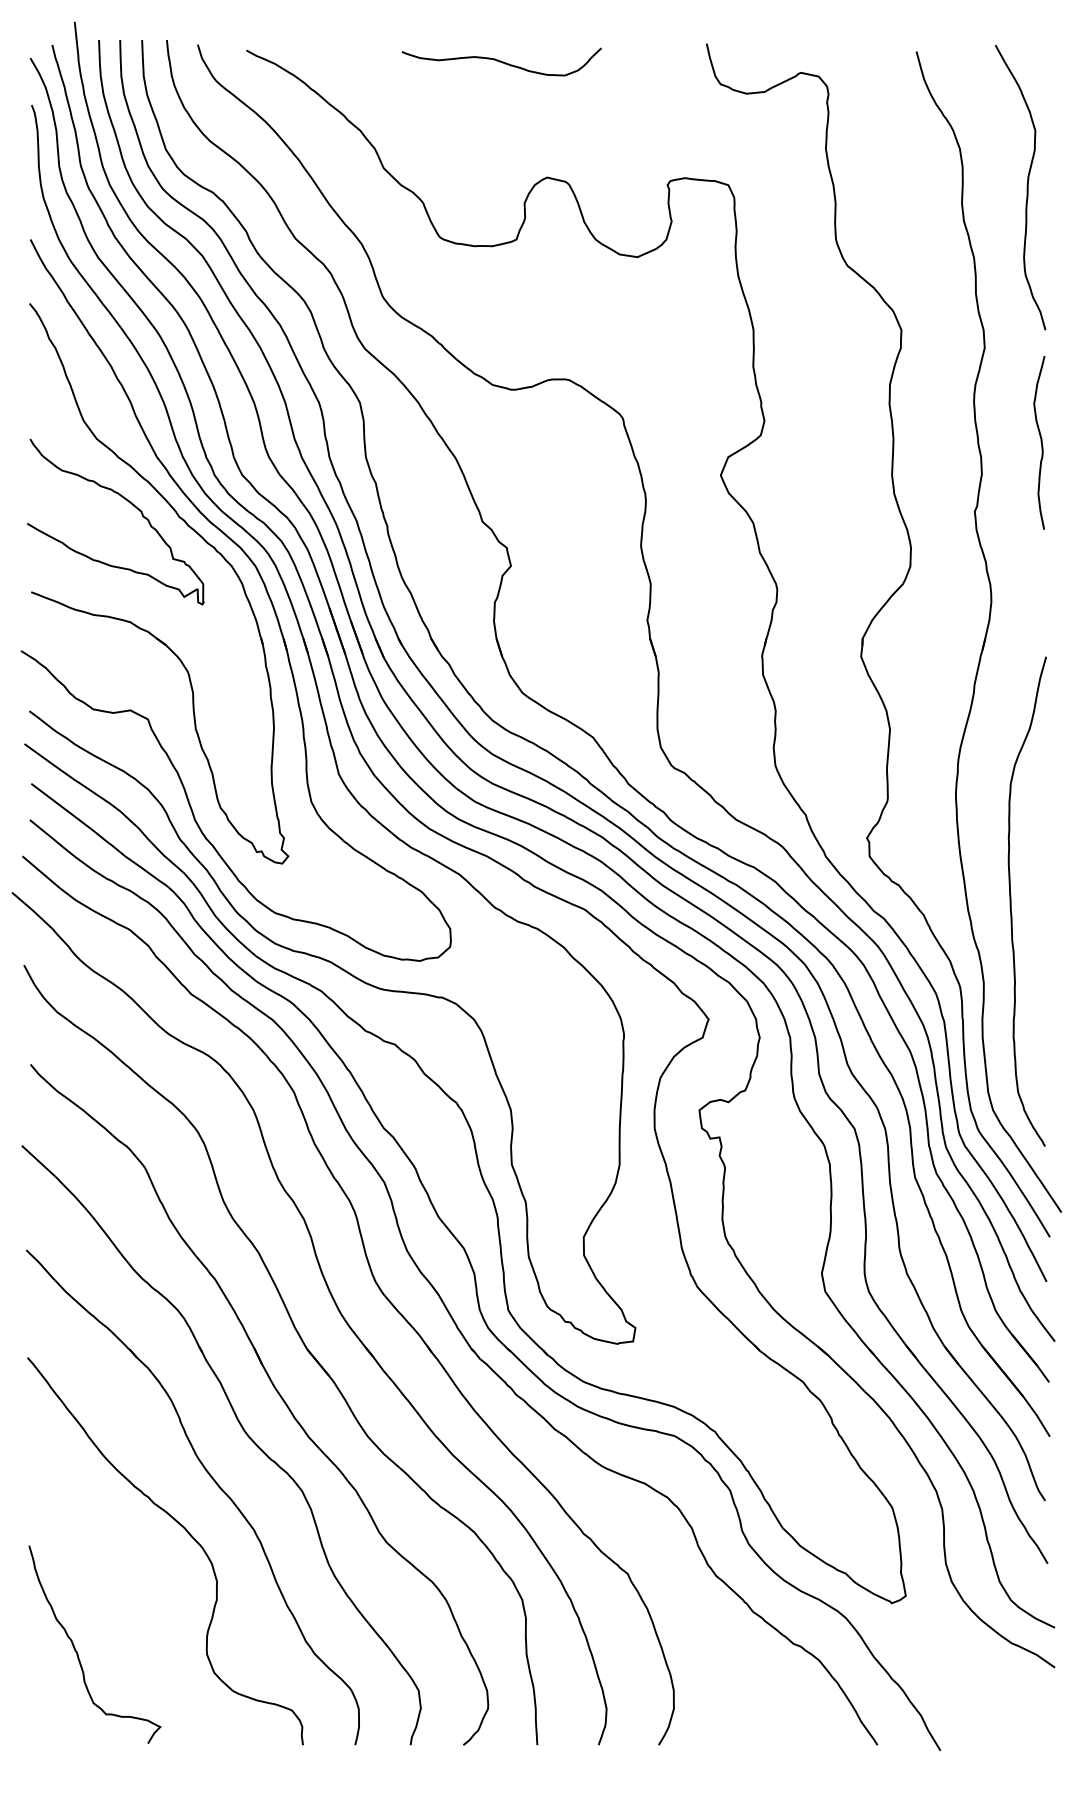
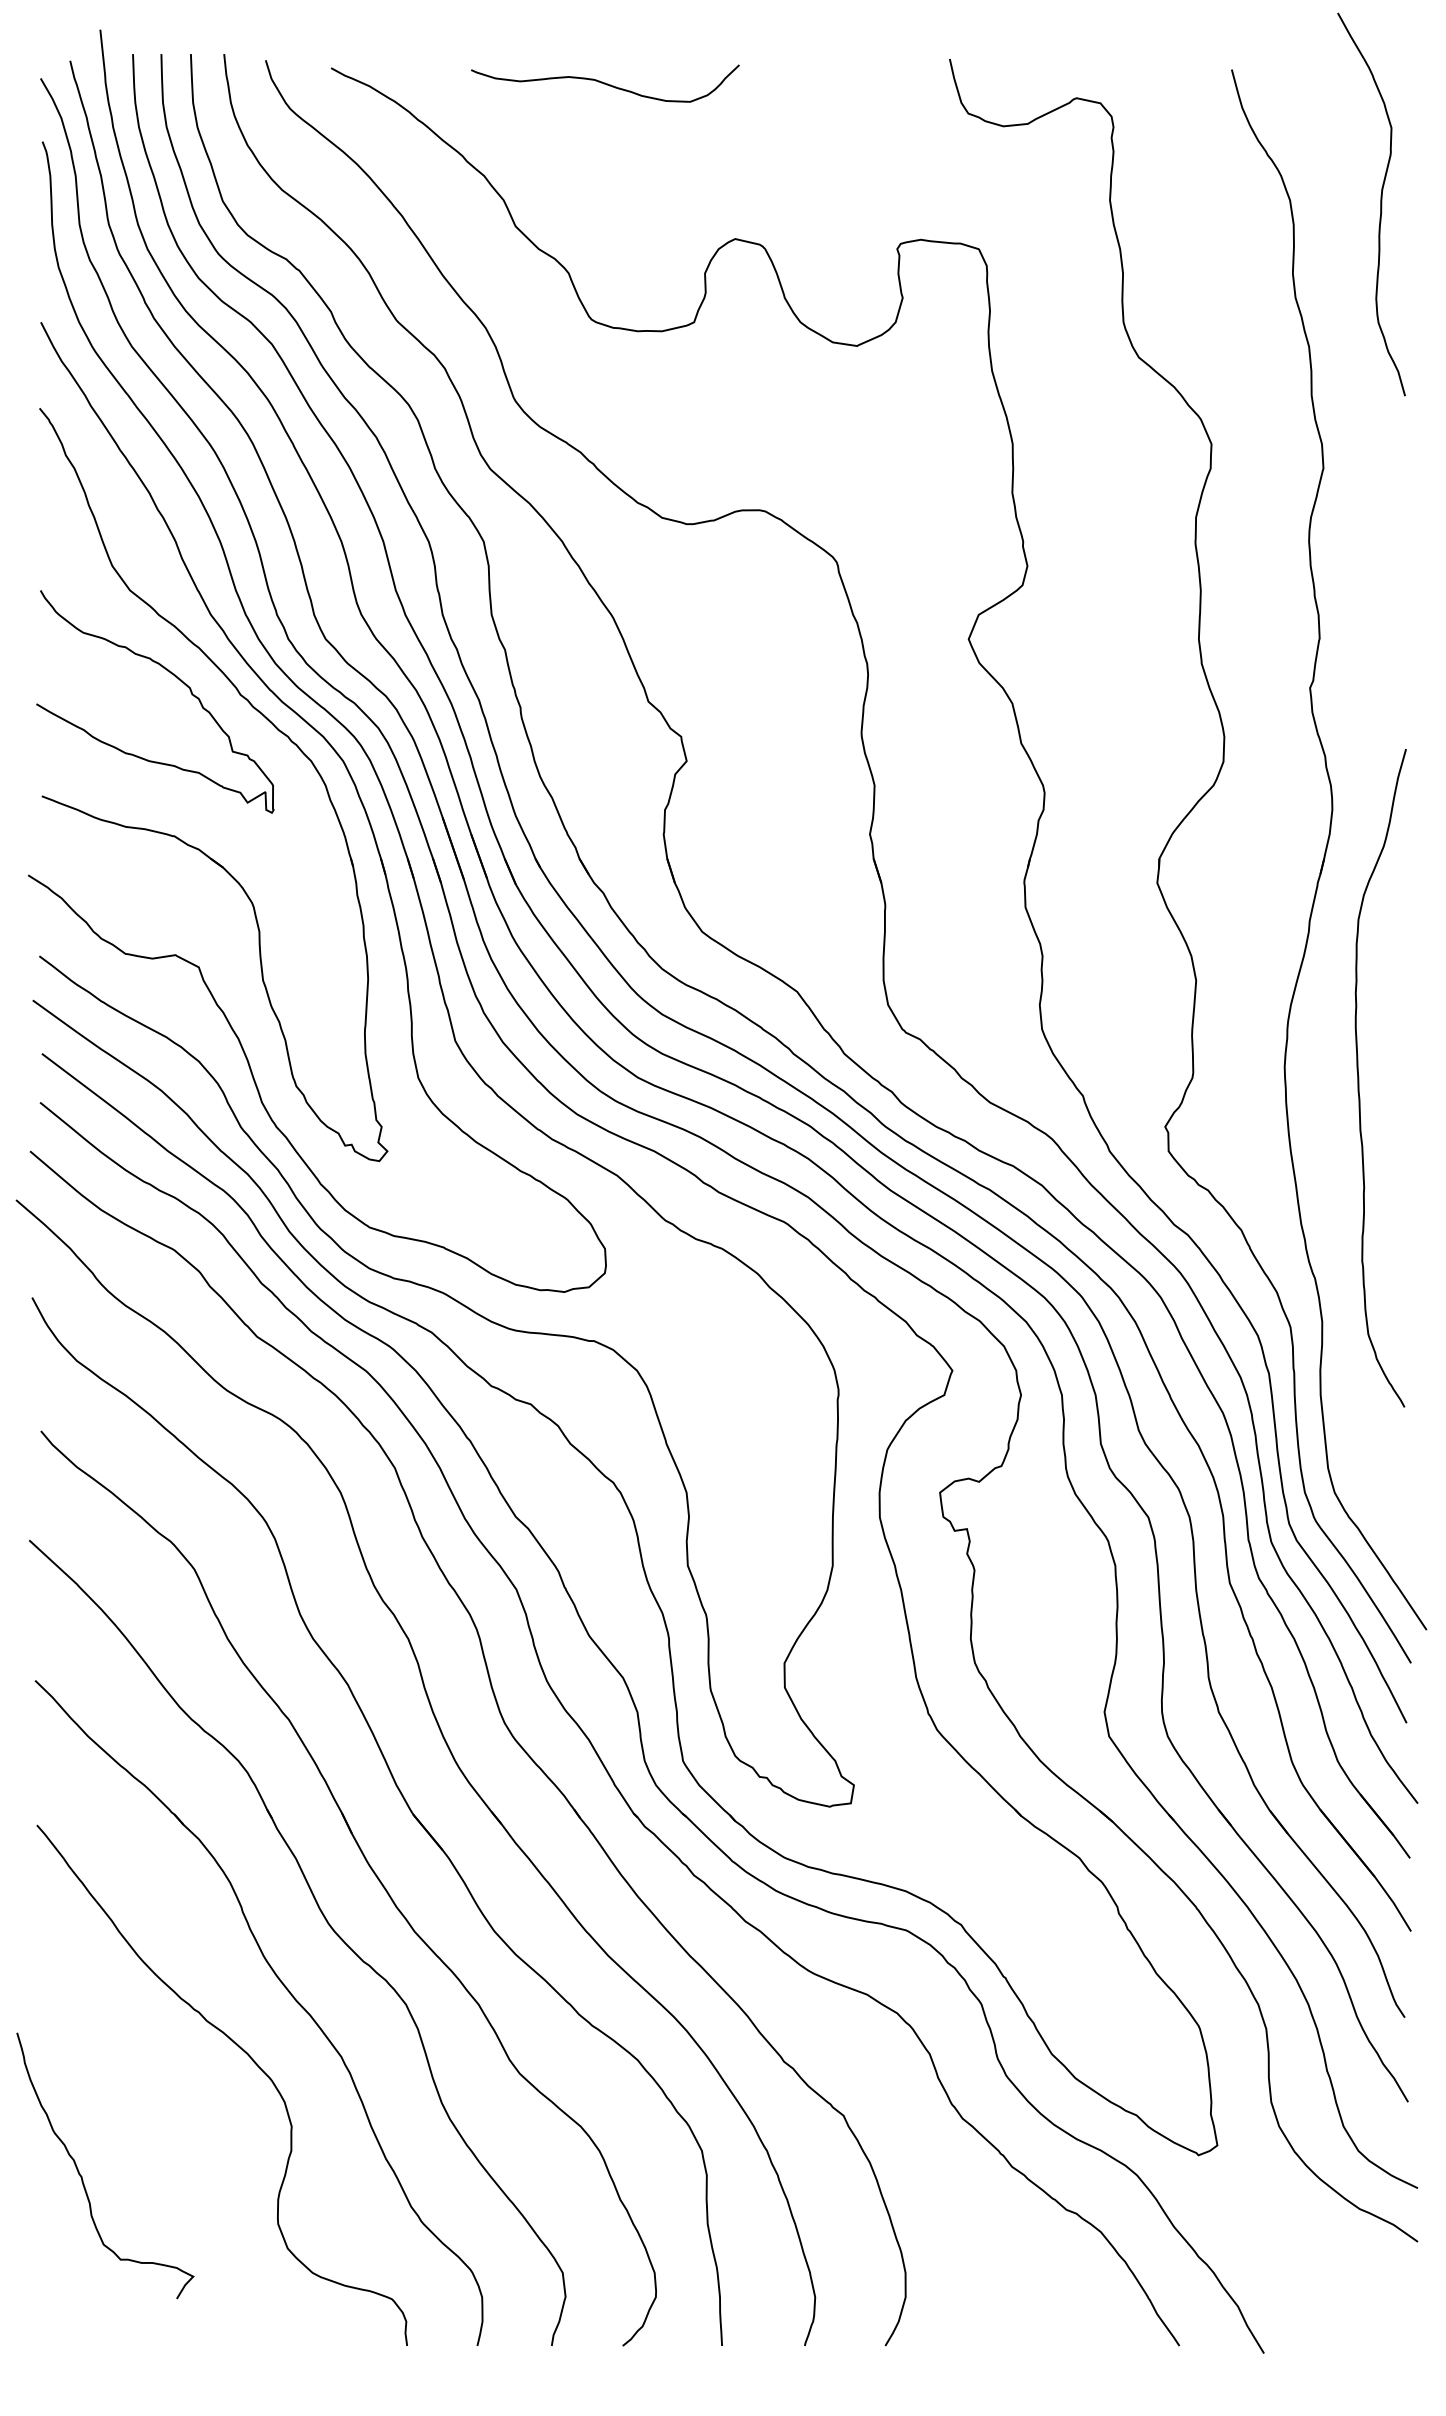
curve: (501, 61) -> (605, 83), moved
curve: (1027, 187) -> (1380, 204), moved
curve: (1041, 442) -> (1399, 595), removed
curve: (1011, 901) -> (1359, 1078), moved
curve: (77, 1652) -> (82, 2176), moved

